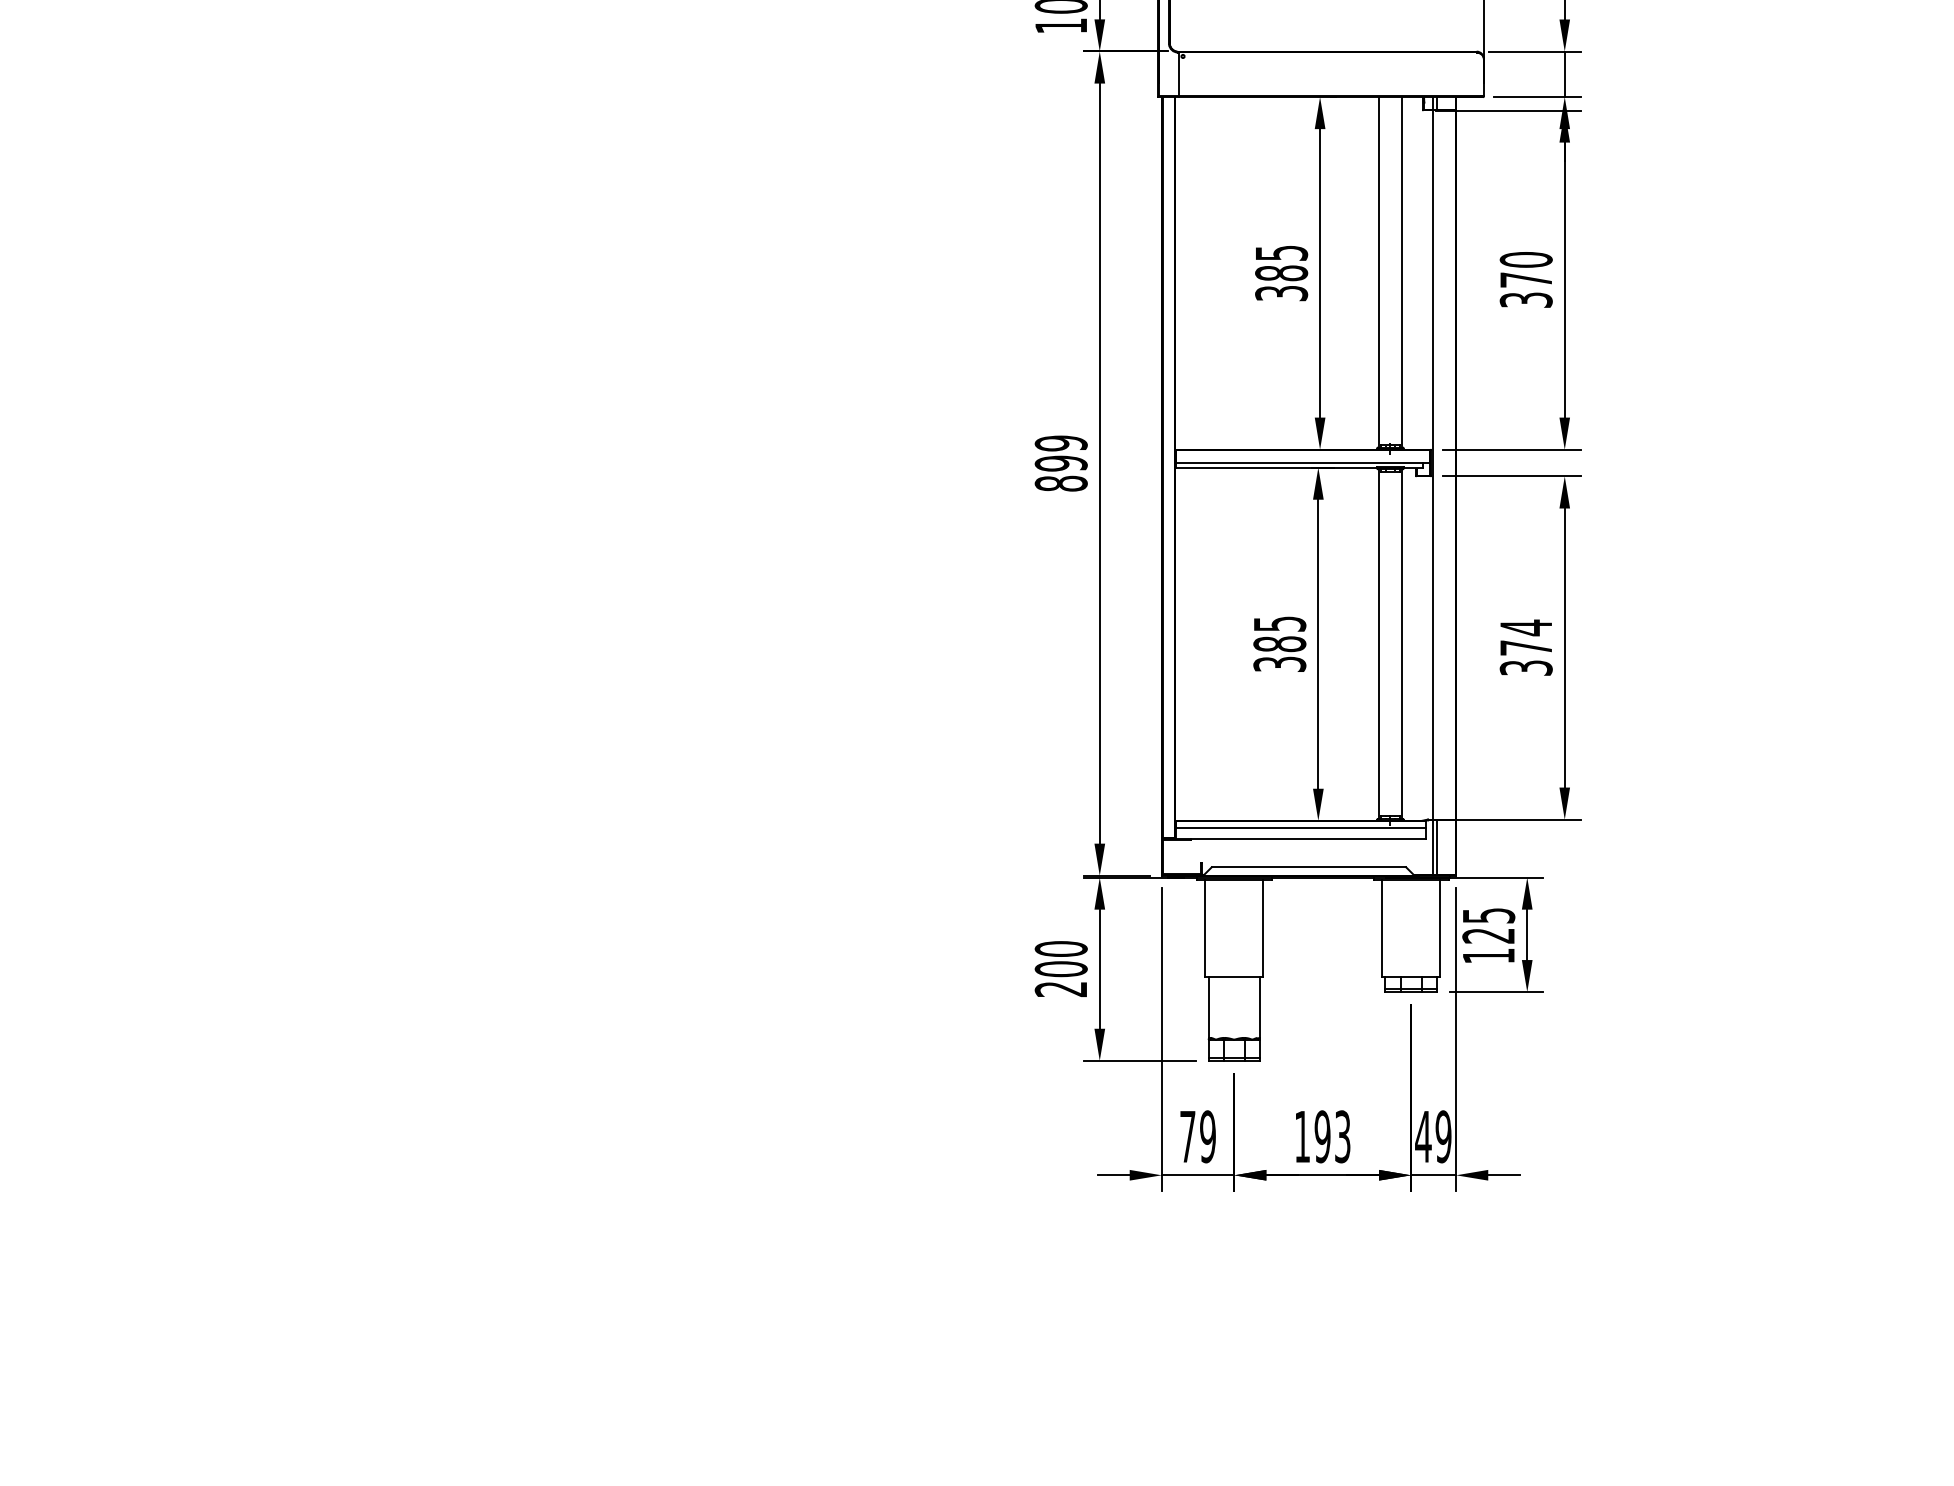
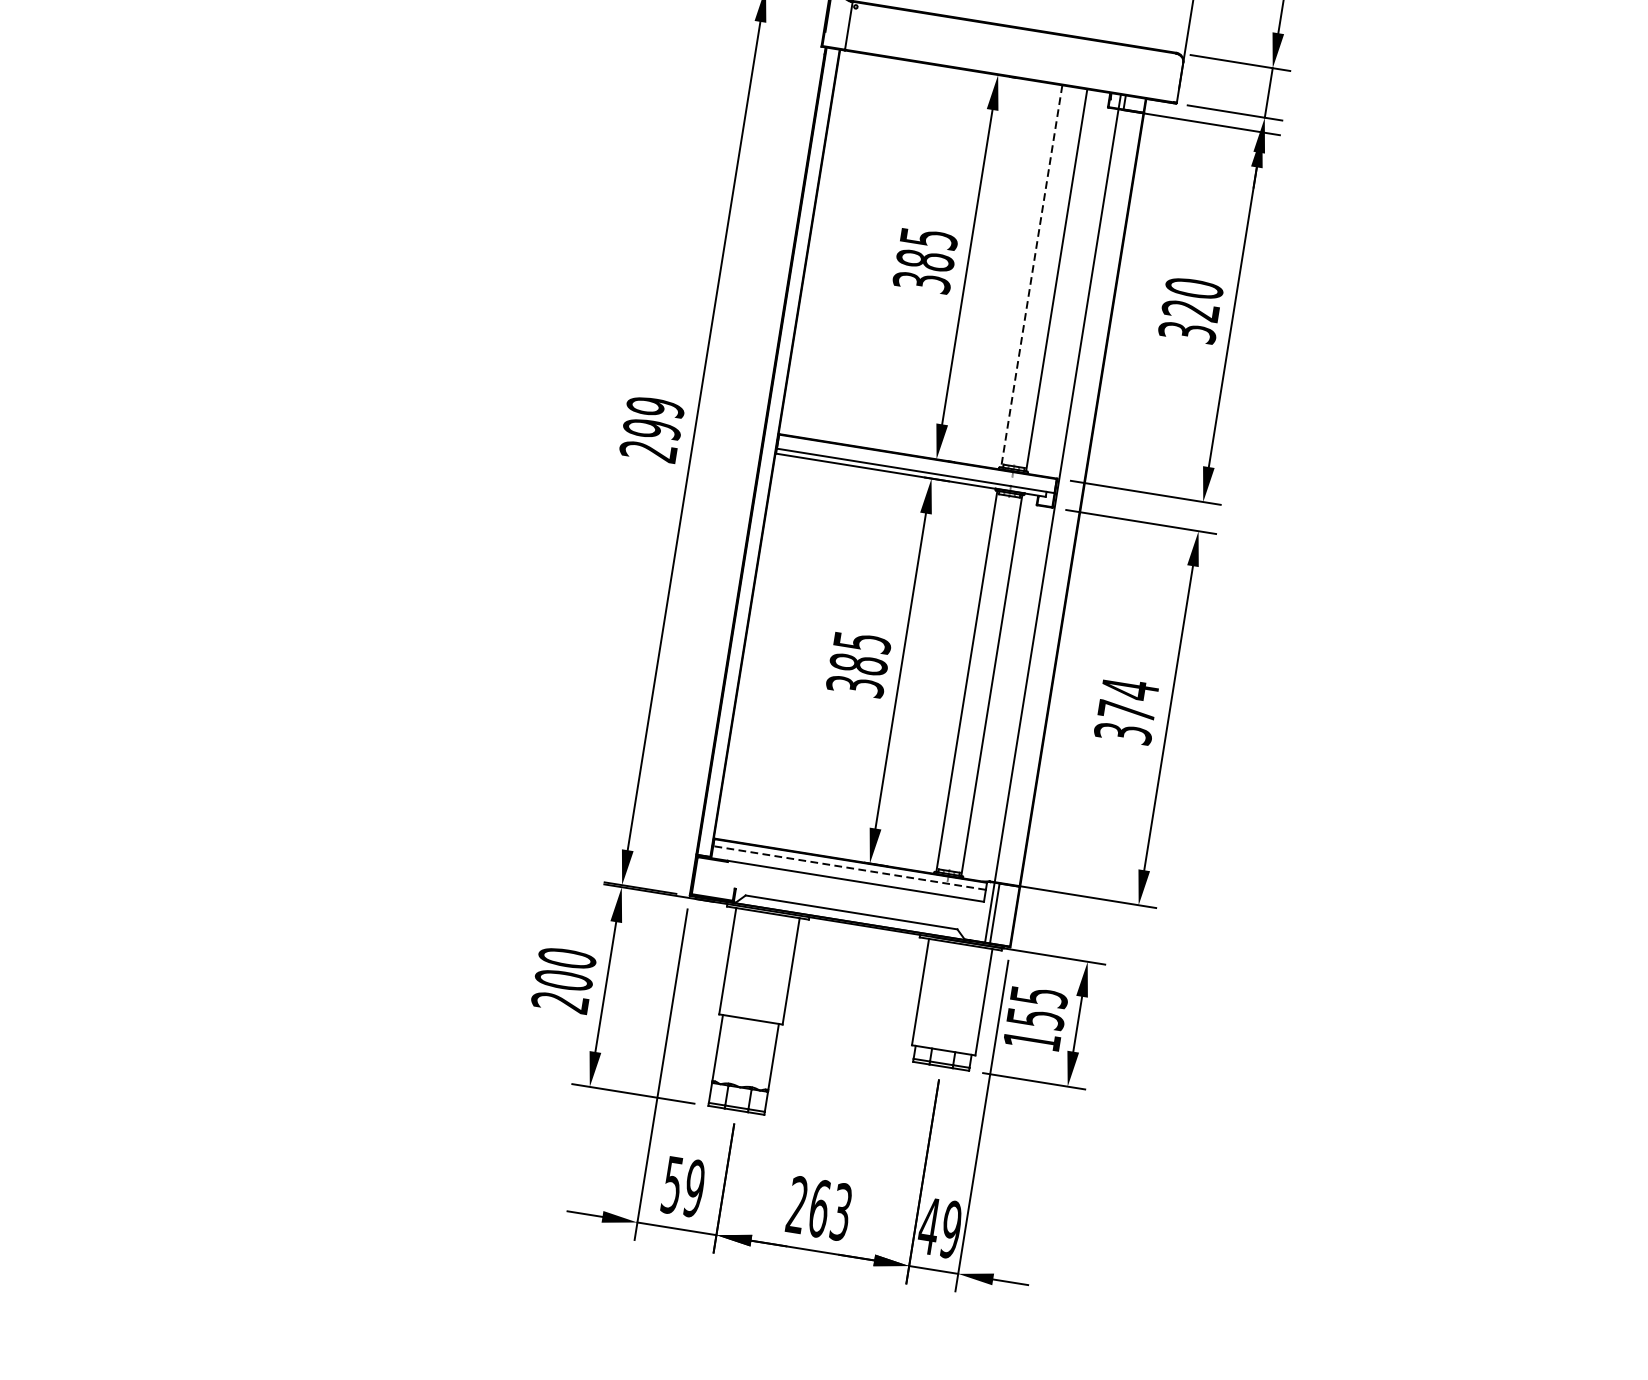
line: (1378, 272) -> (1031, 276), solid -> dashed
text: (1525, 279) -> (1190, 309), 370 -> 320
text: (1060, 483) -> (647, 450), 899 -> 299
line: (1300, 827) -> (849, 867), solid -> dashed
text: (1488, 935) -> (1035, 1018), 125 -> 155
text: (1312, 1136) -> (808, 1206), 193 -> 263
text: (1187, 1137) -> (672, 1185), 79 -> 59

